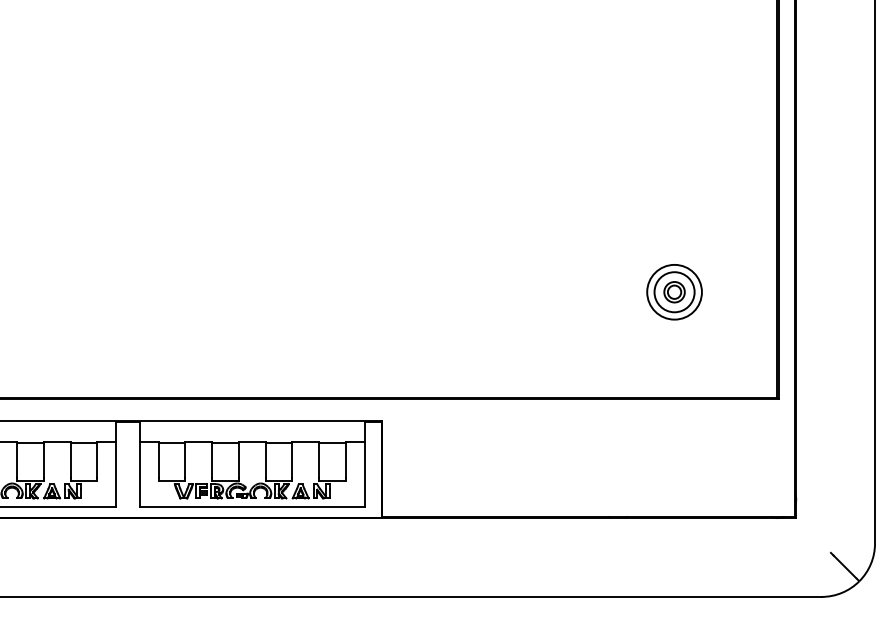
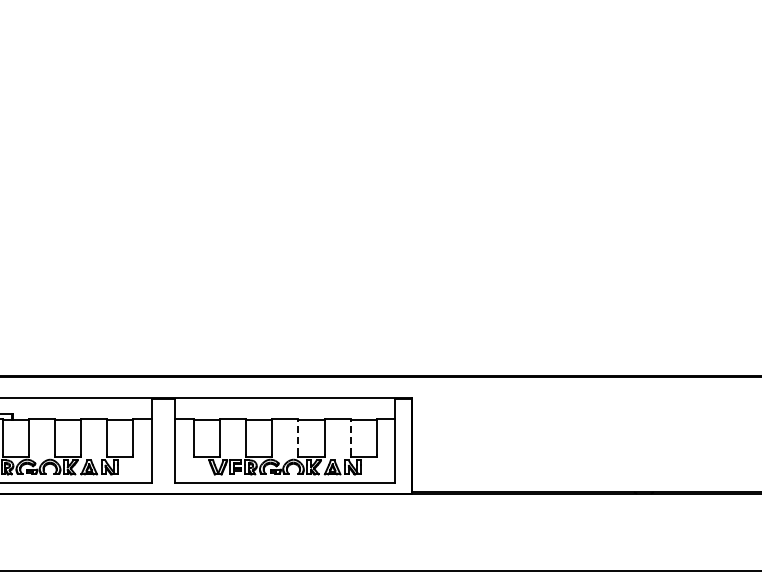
part: (674, 292) -> (698, 272), removed
line: (265, 459) -> (298, 436), solid -> dashed
line: (319, 459) -> (351, 436), solid -> dashed

